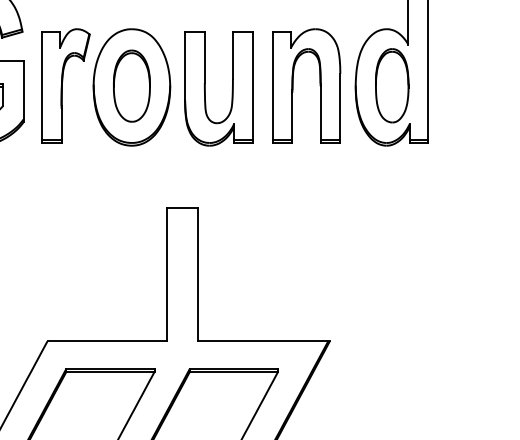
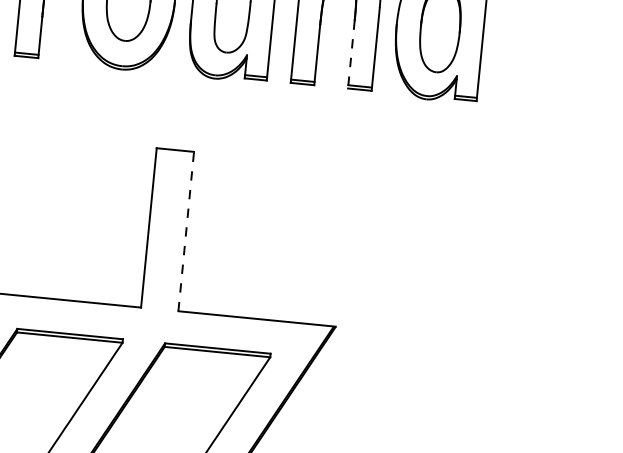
line: (320, 115) -> (351, 55), solid -> dashed
line: (198, 274) -> (186, 231), solid -> dashed

